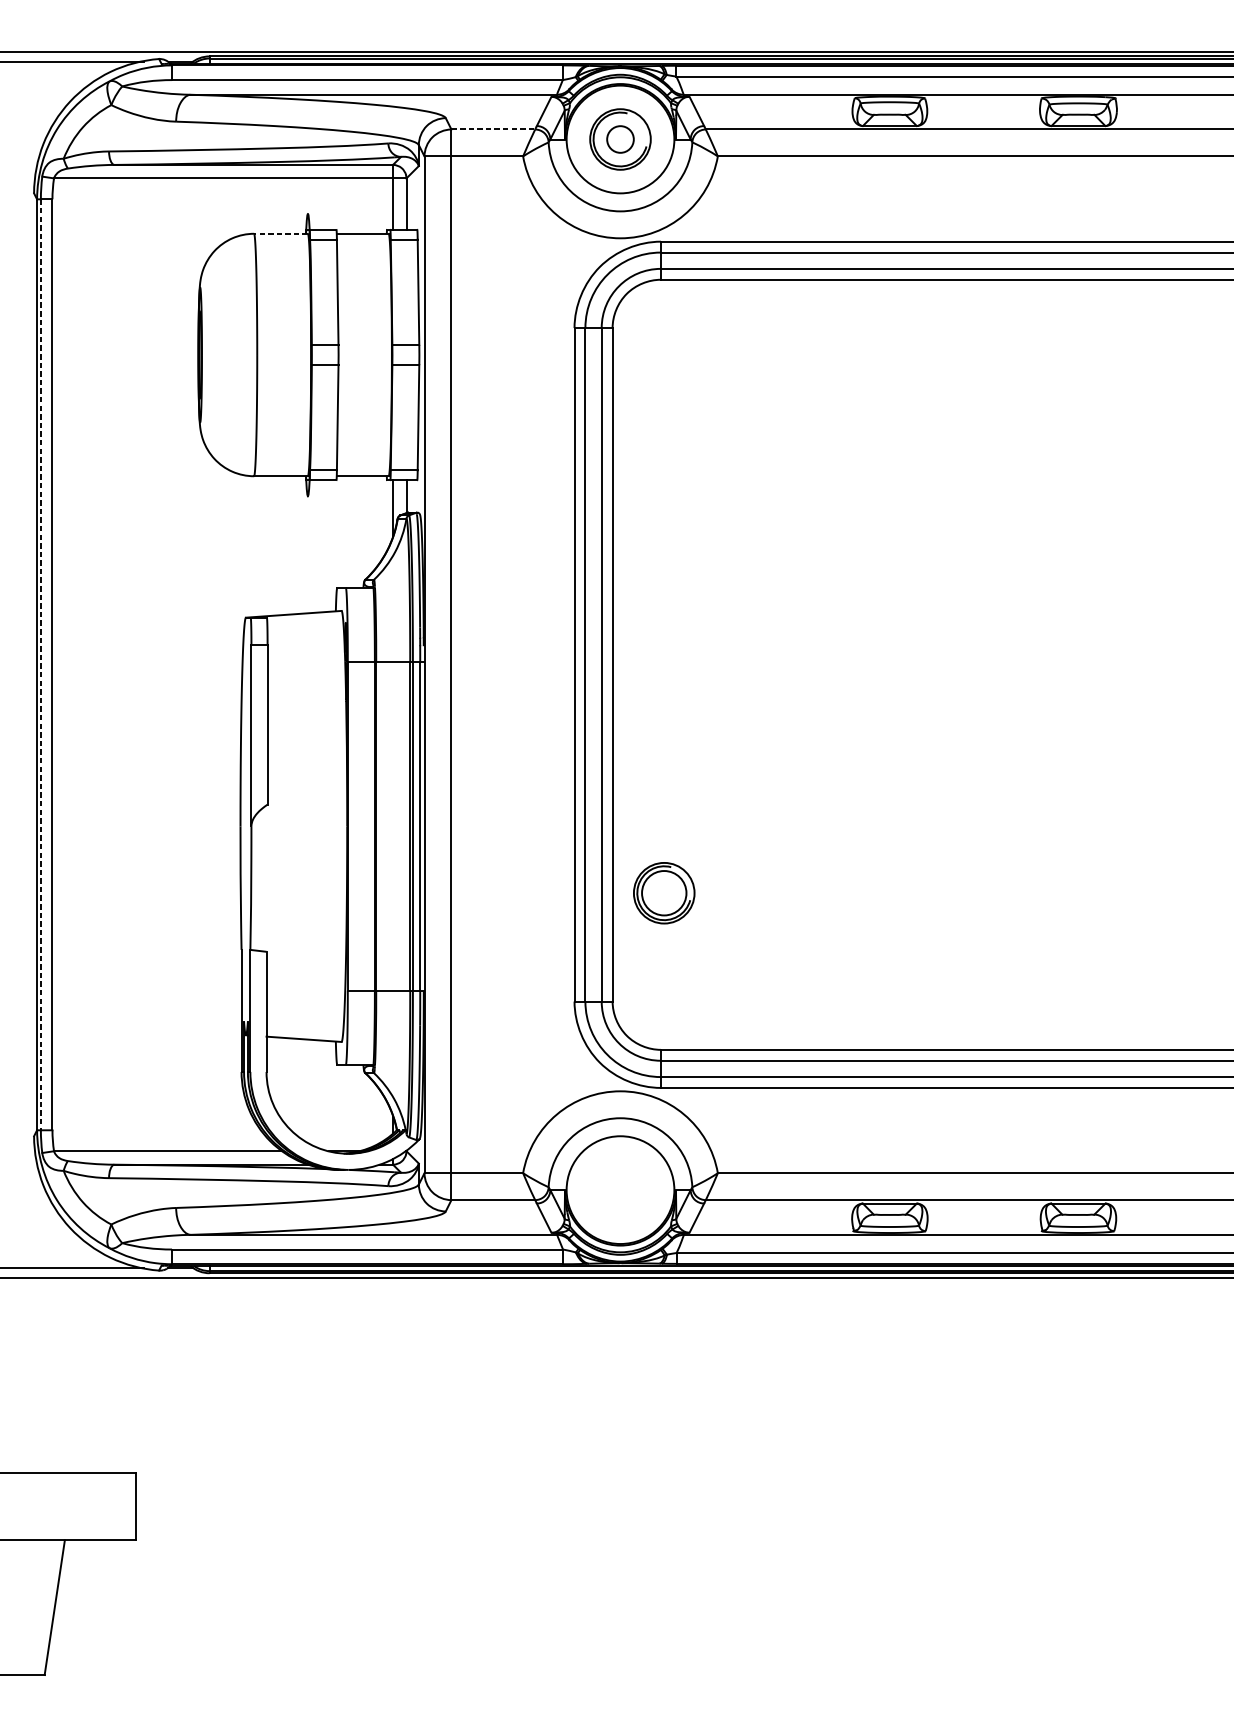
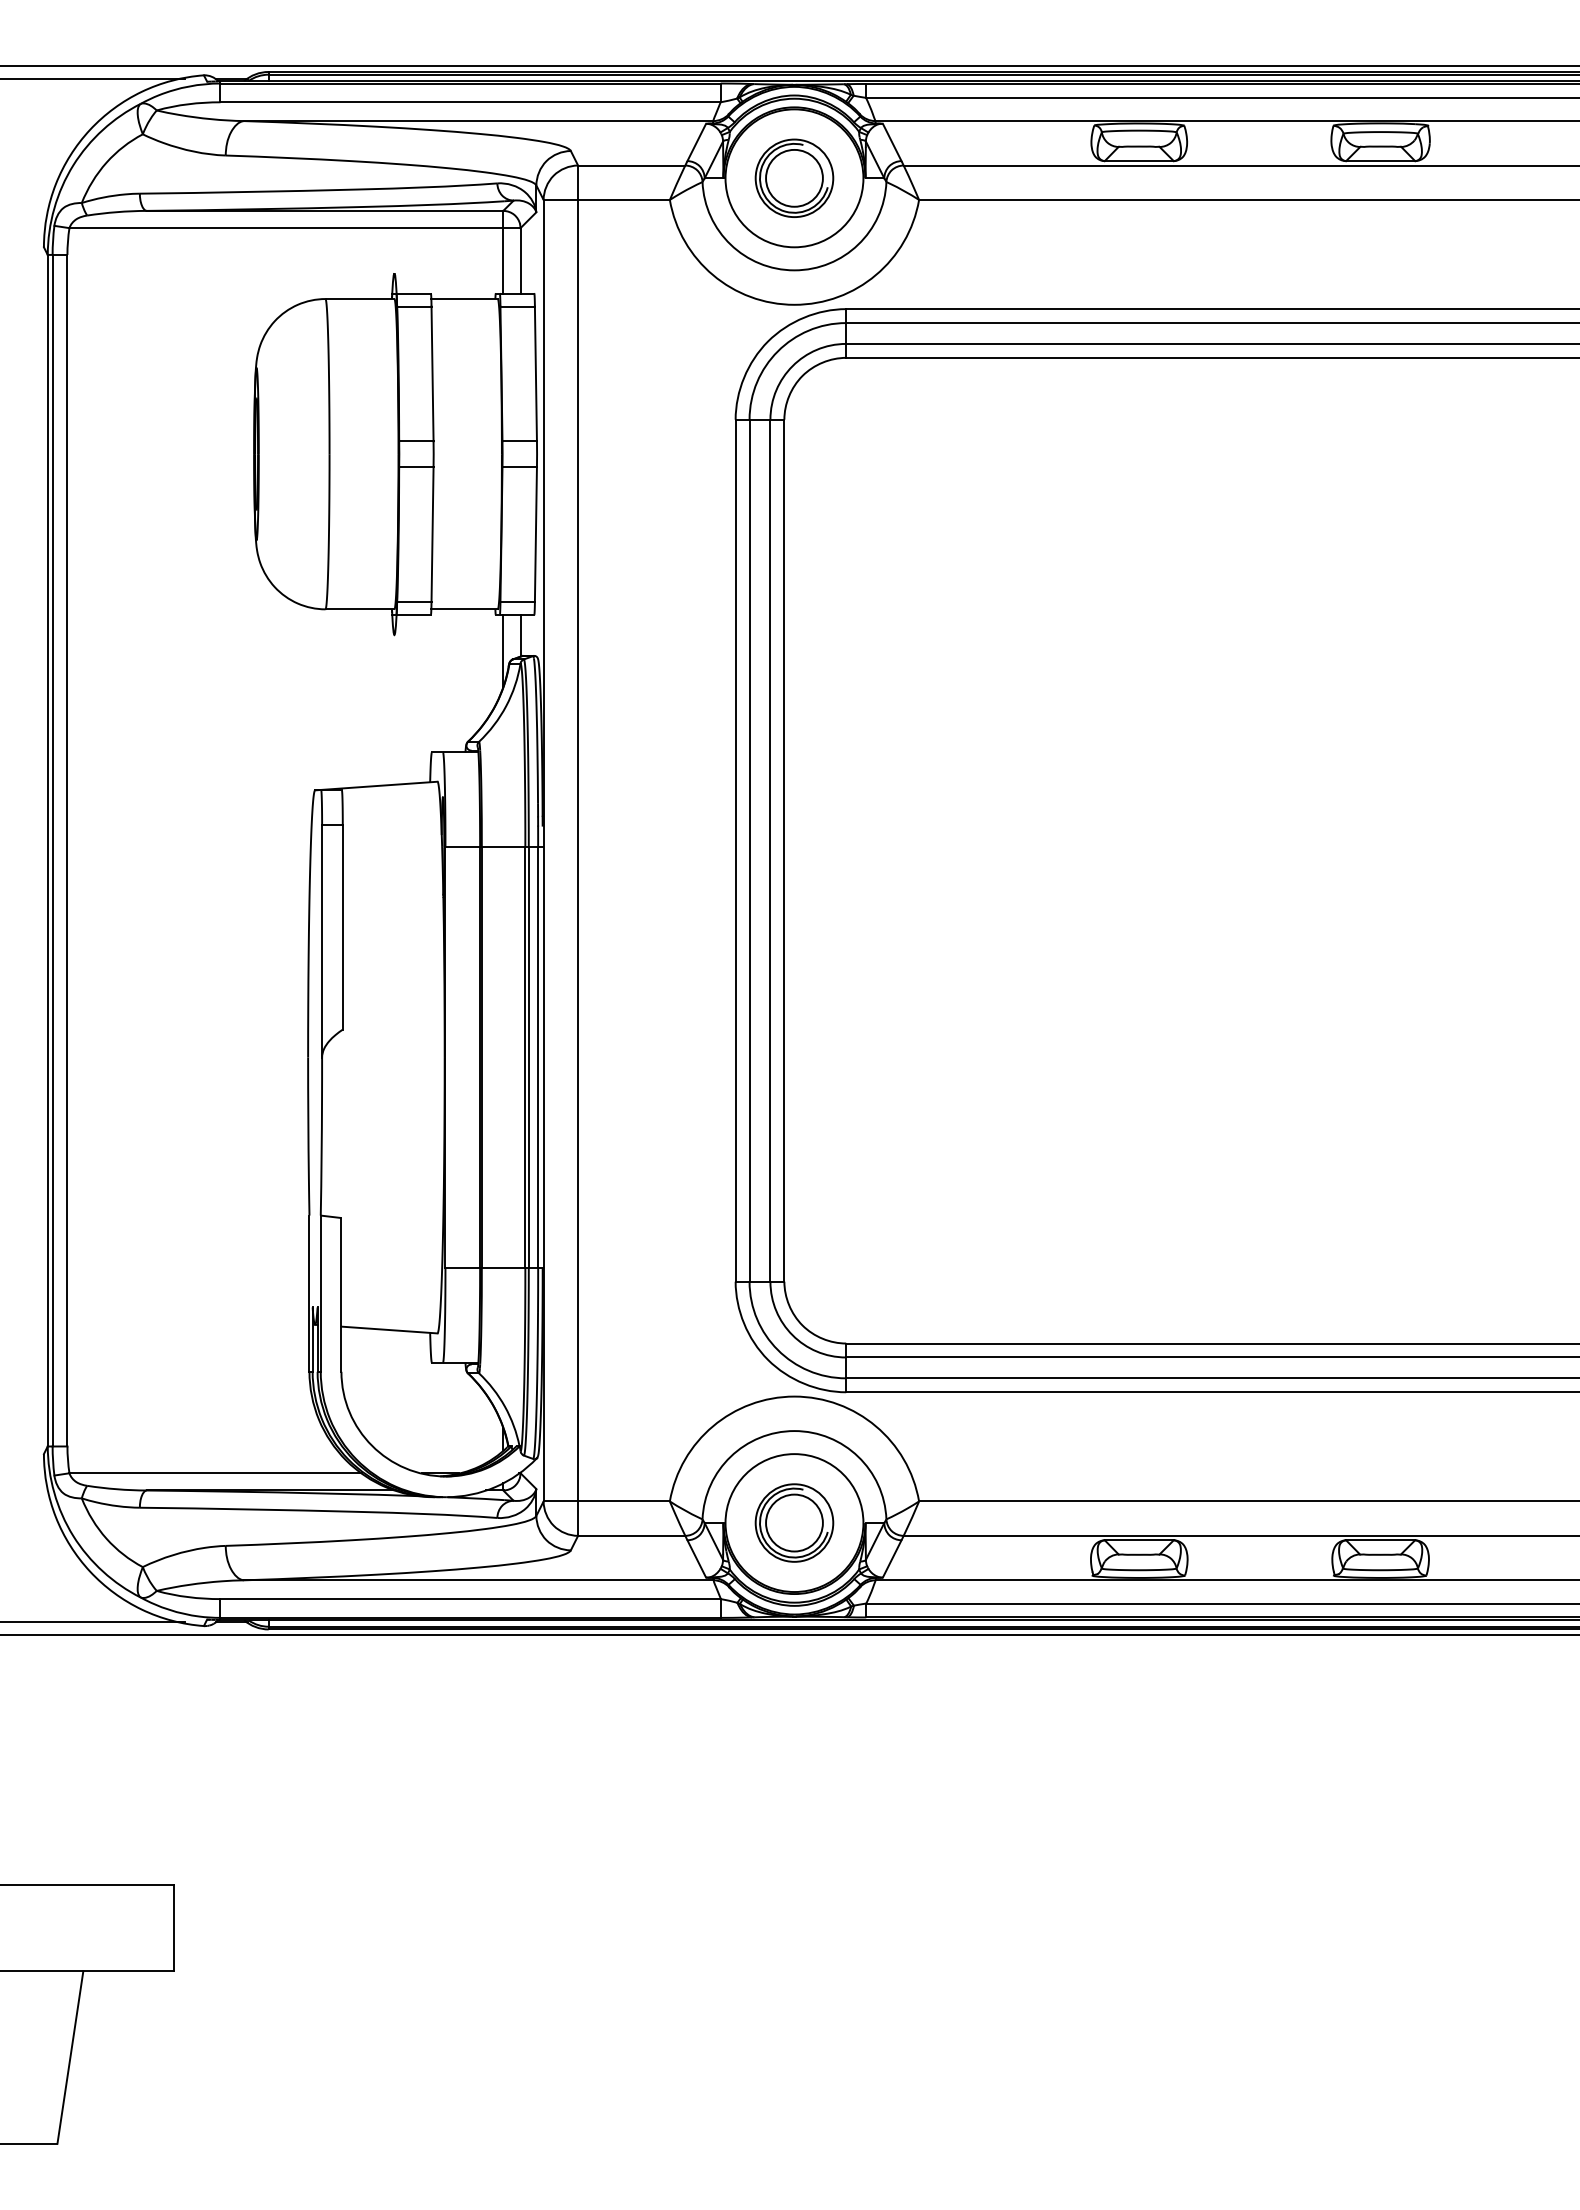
line: (493, 129) -> (631, 165), dashed -> solid
circle: (620, 138) -> (794, 177), size x1.67
line: (280, 234) -> (359, 299), dashed -> solid
line: (40, 664) -> (52, 850), dashed -> solid
part: (664, 892) -> (794, 1522), moved

